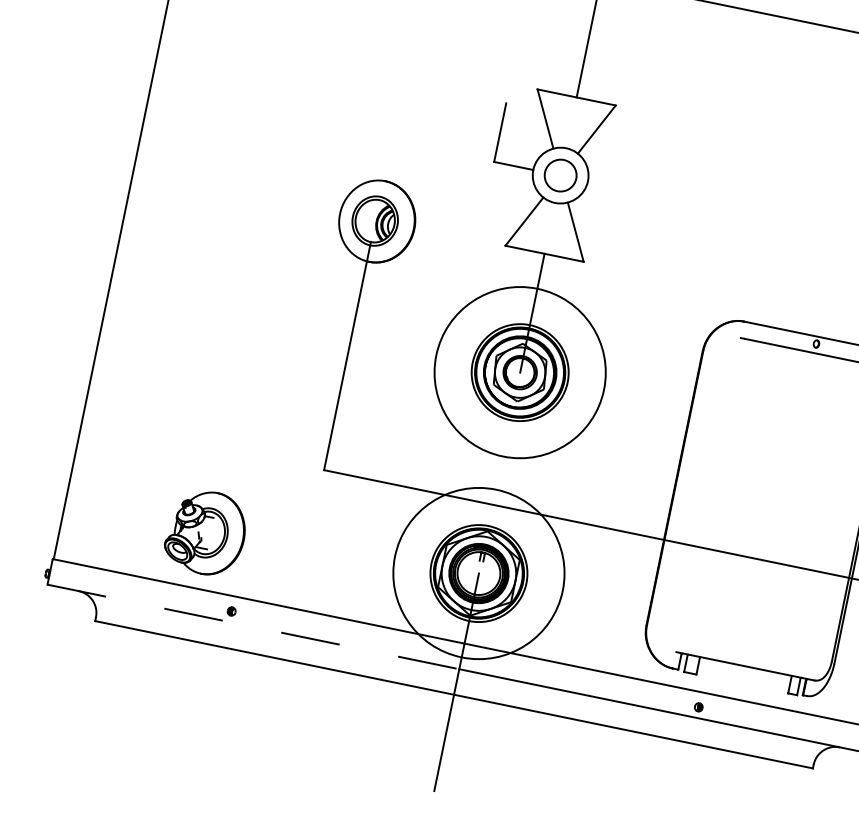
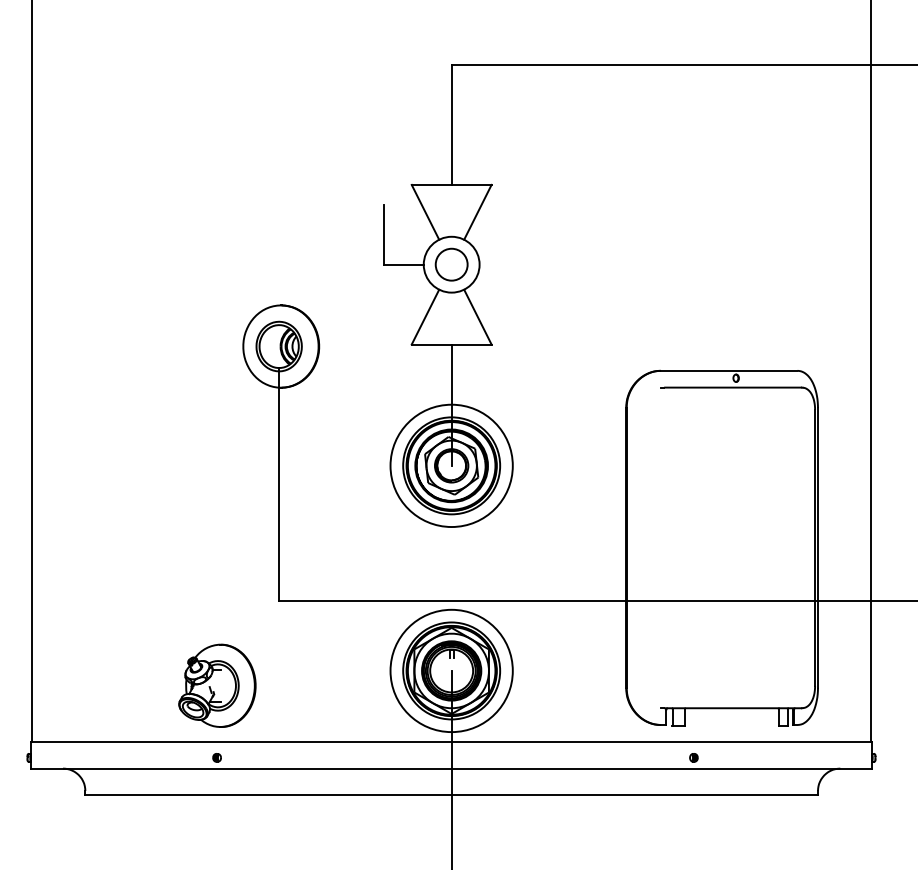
circle: (520, 372) -> (451, 465), size x0.71
part: (206, 532) -> (217, 685), moved
circle: (478, 573) -> (451, 670), size x0.71
line: (253, 626) -> (241, 768), dashed -> solid

